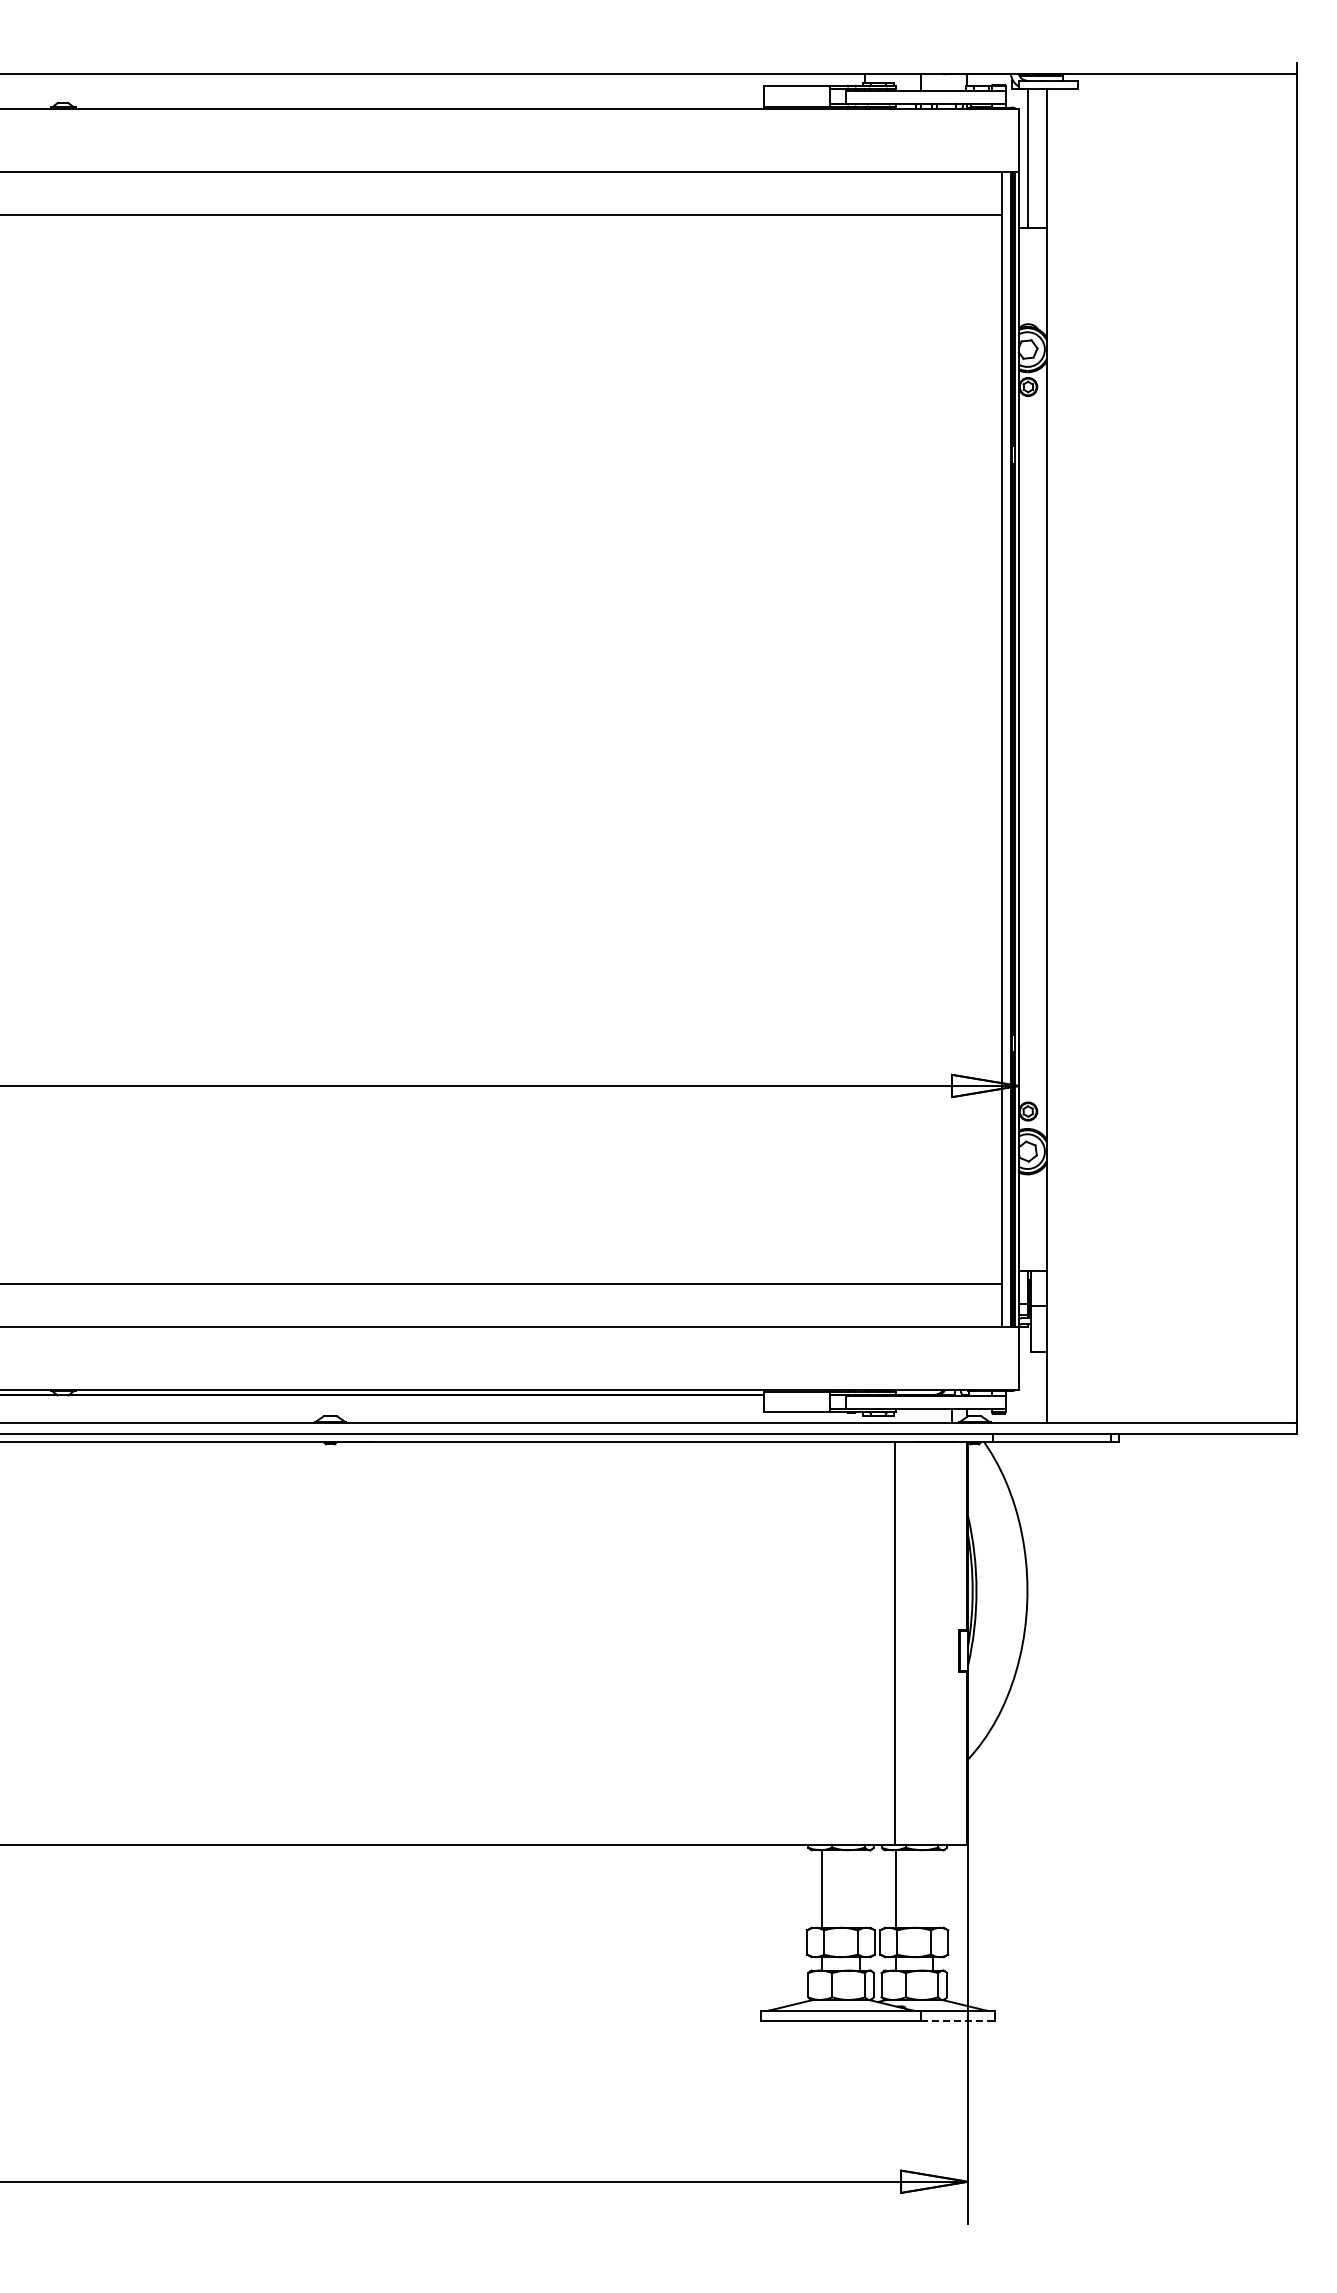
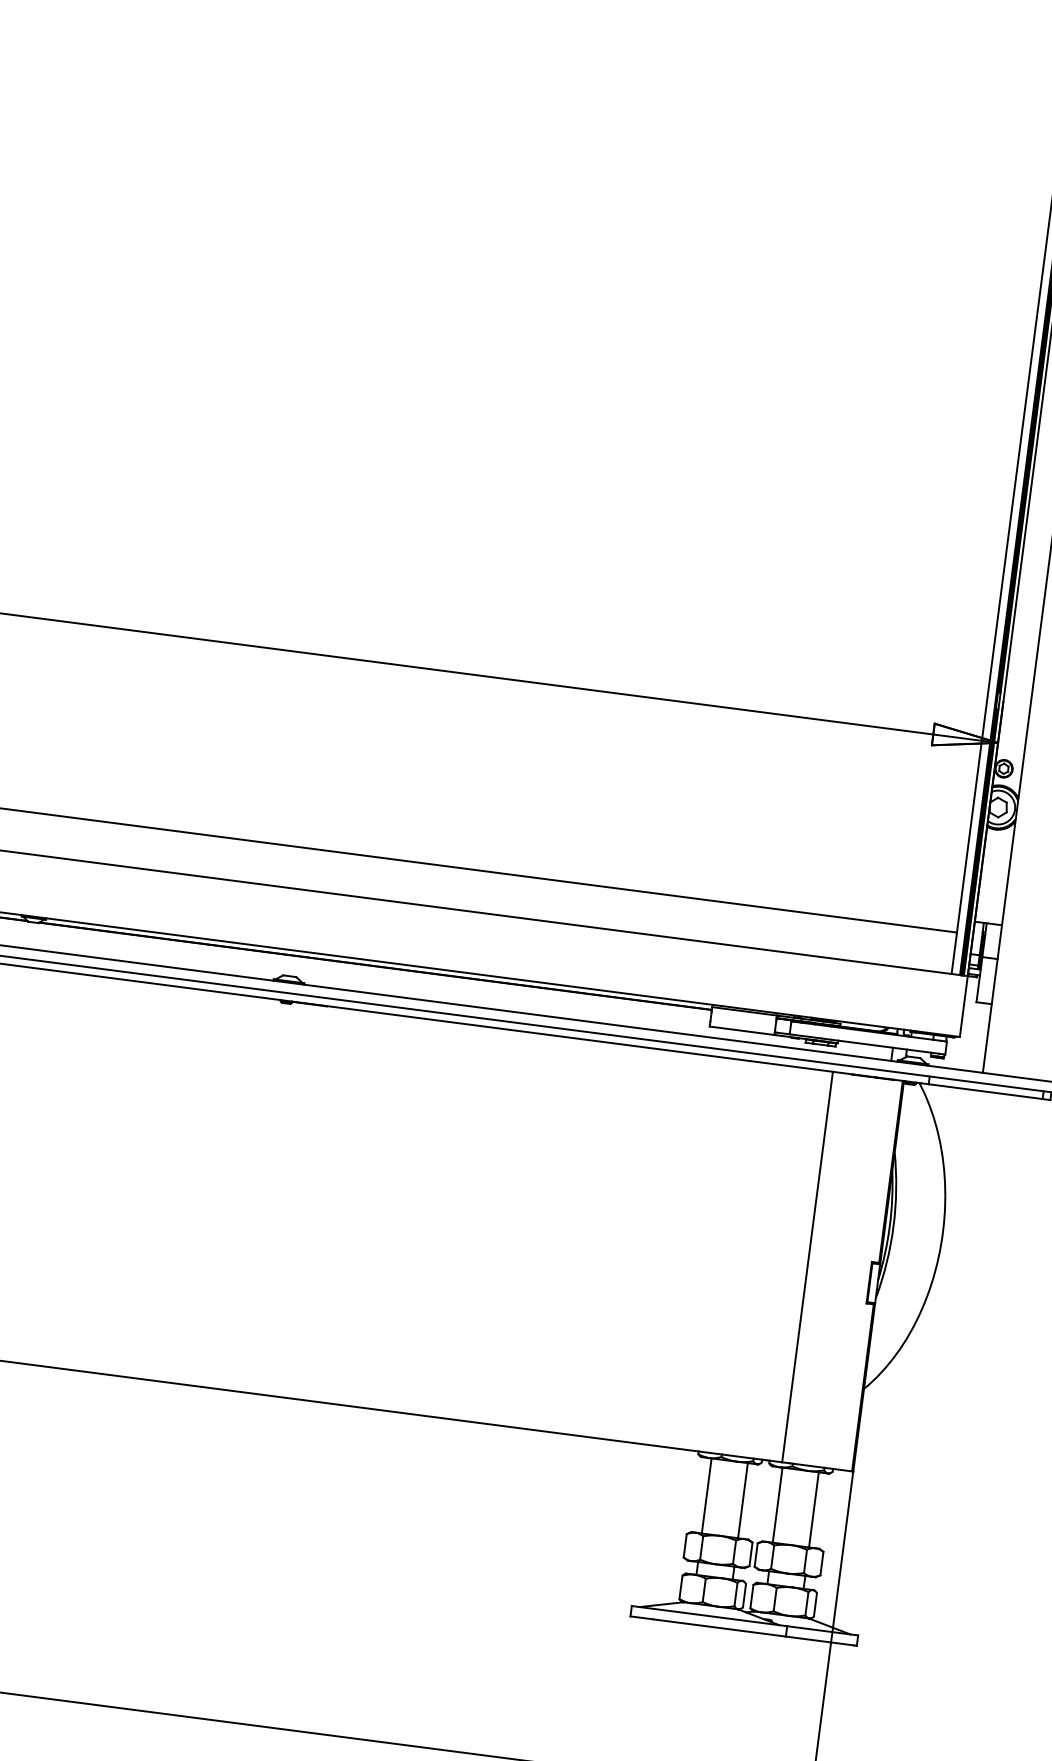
line: (859, 1888) -> (742, 1500), added
line: (933, 1888) -> (814, 1509), added
line: (957, 2021) -> (820, 1641), dashed -> solid

